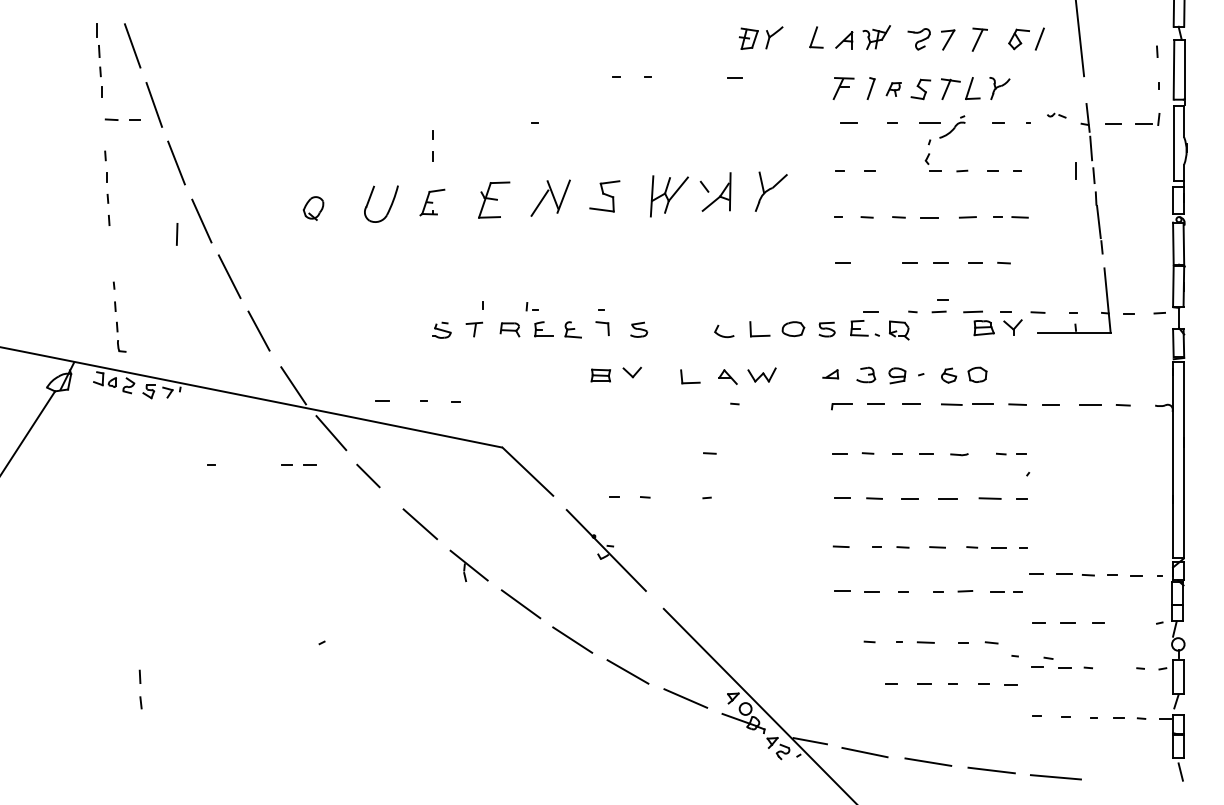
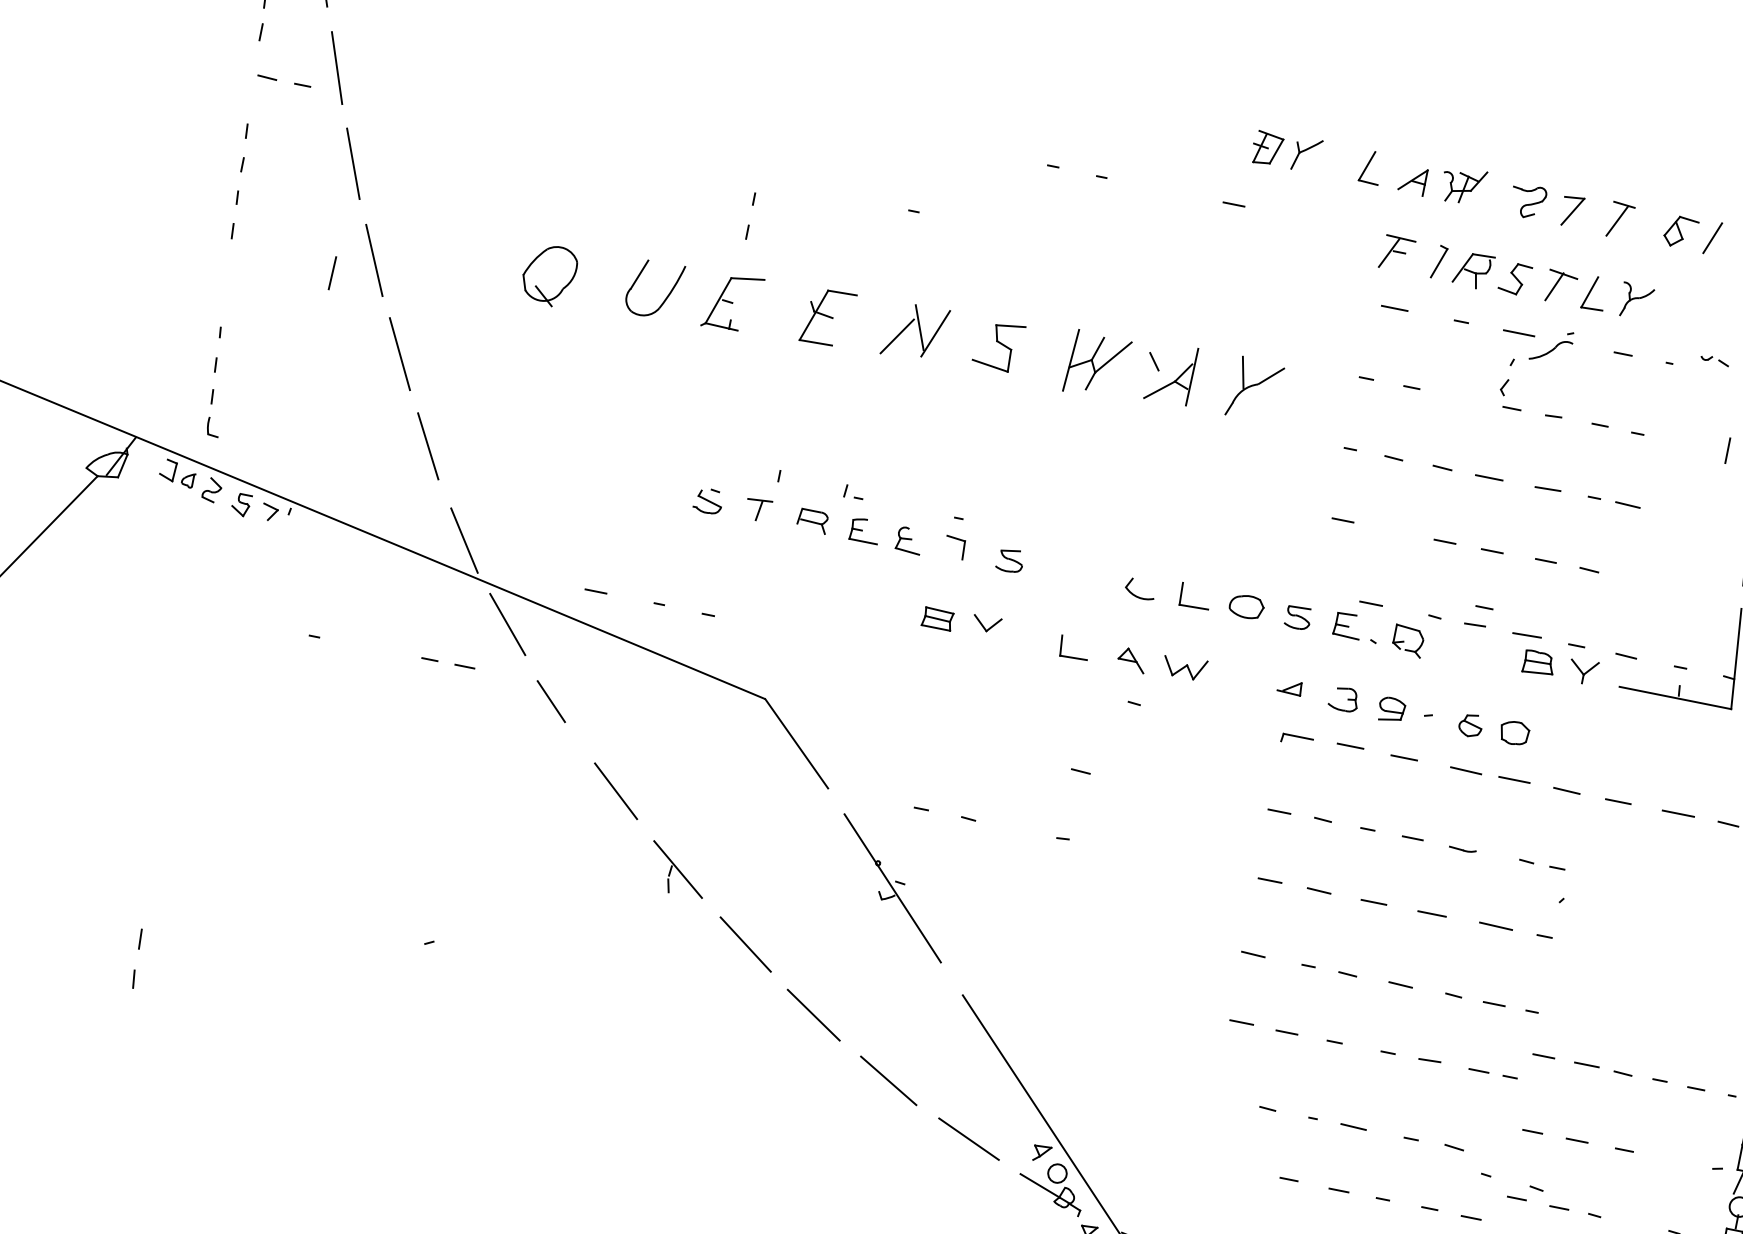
part: (893, 89) -> (1473, 270), size x1.67
part: (432, 202) -> (733, 302), size x1.43
part: (313, 208) -> (549, 275), size x1.67

